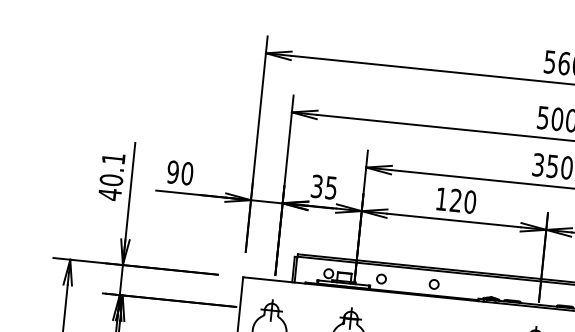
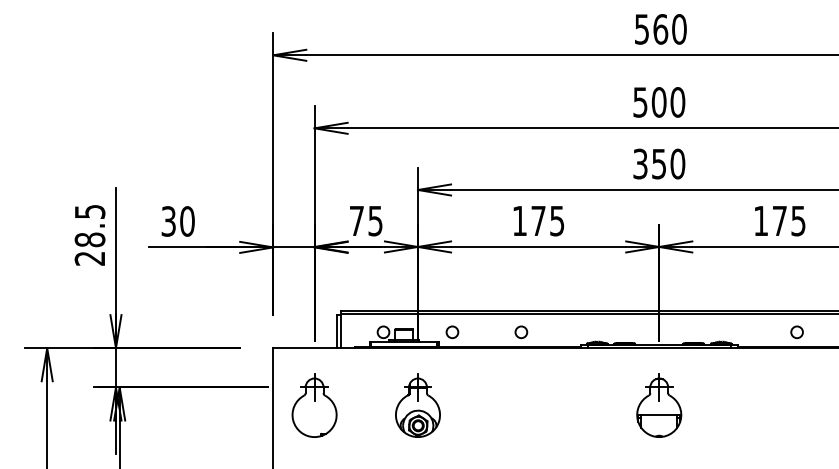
text: (172, 172) -> (168, 221), 90 -> 30
text: (111, 176) -> (89, 235), 40.1 -> 28.5
text: (316, 186) -> (356, 220), 35 -> 75
text: (462, 200) -> (547, 220), 120 -> 175

